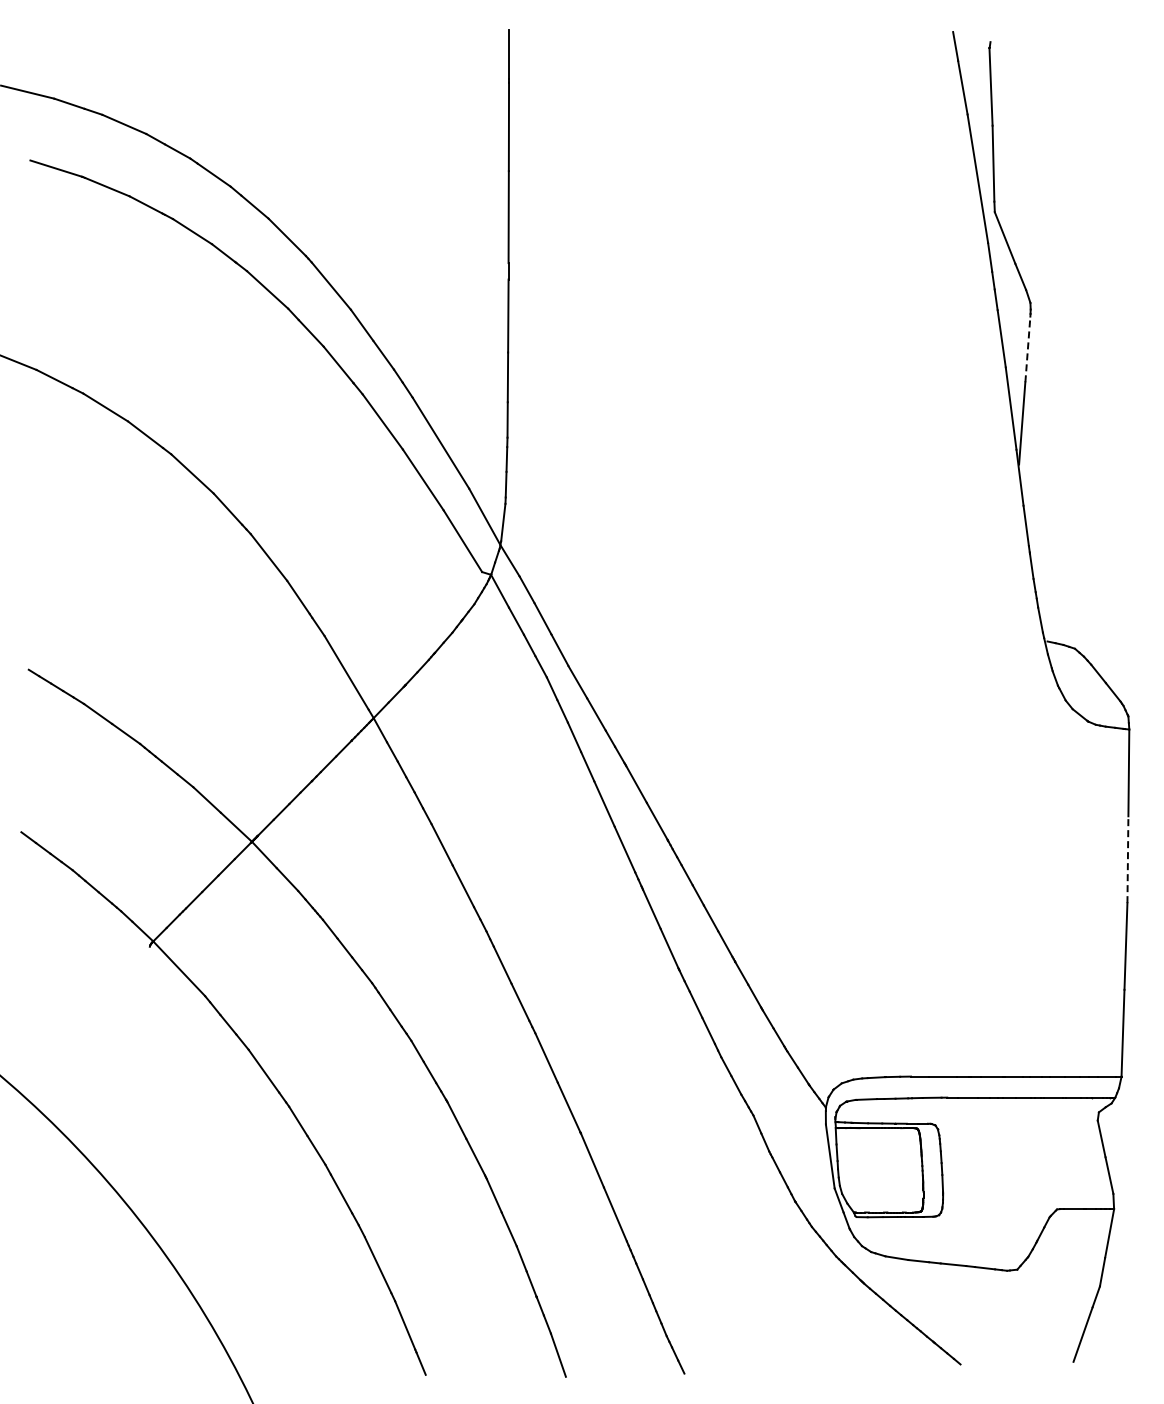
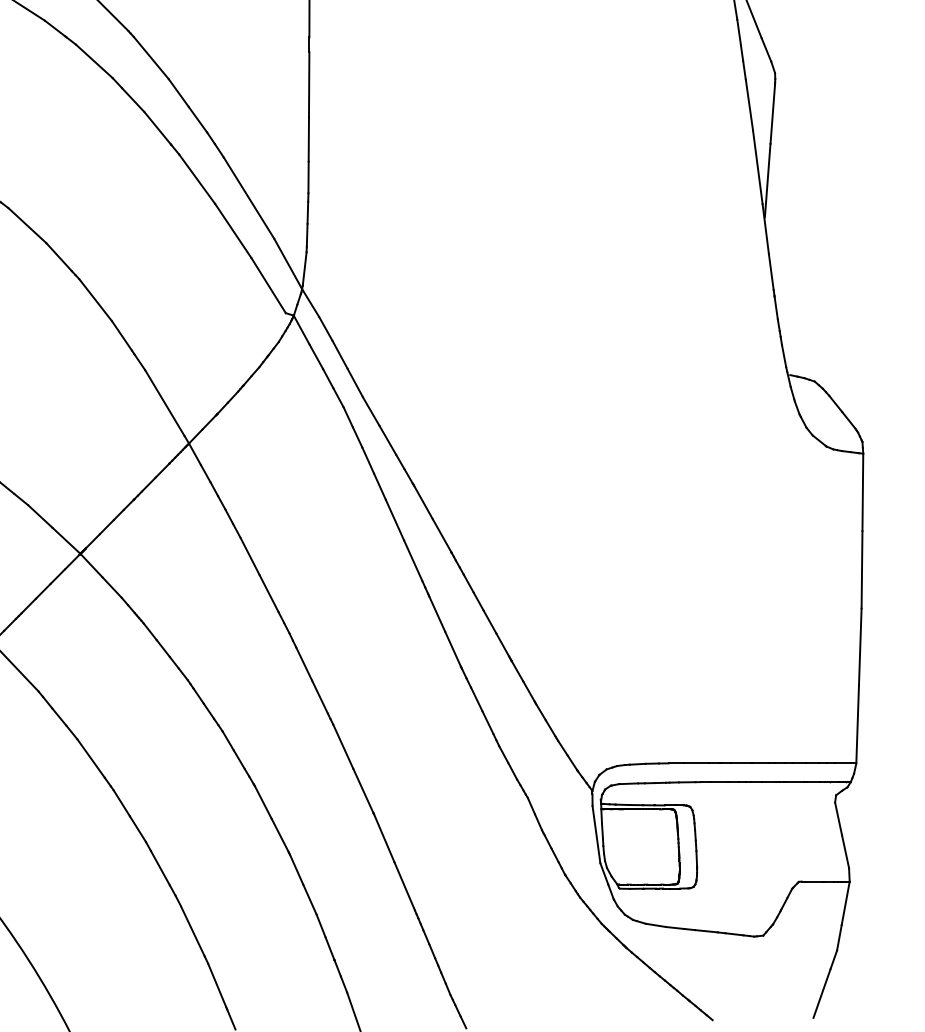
line: (1027, 349) -> (772, 114), dashed -> solid
line: (1127, 859) -> (861, 569), dashed -> solid

